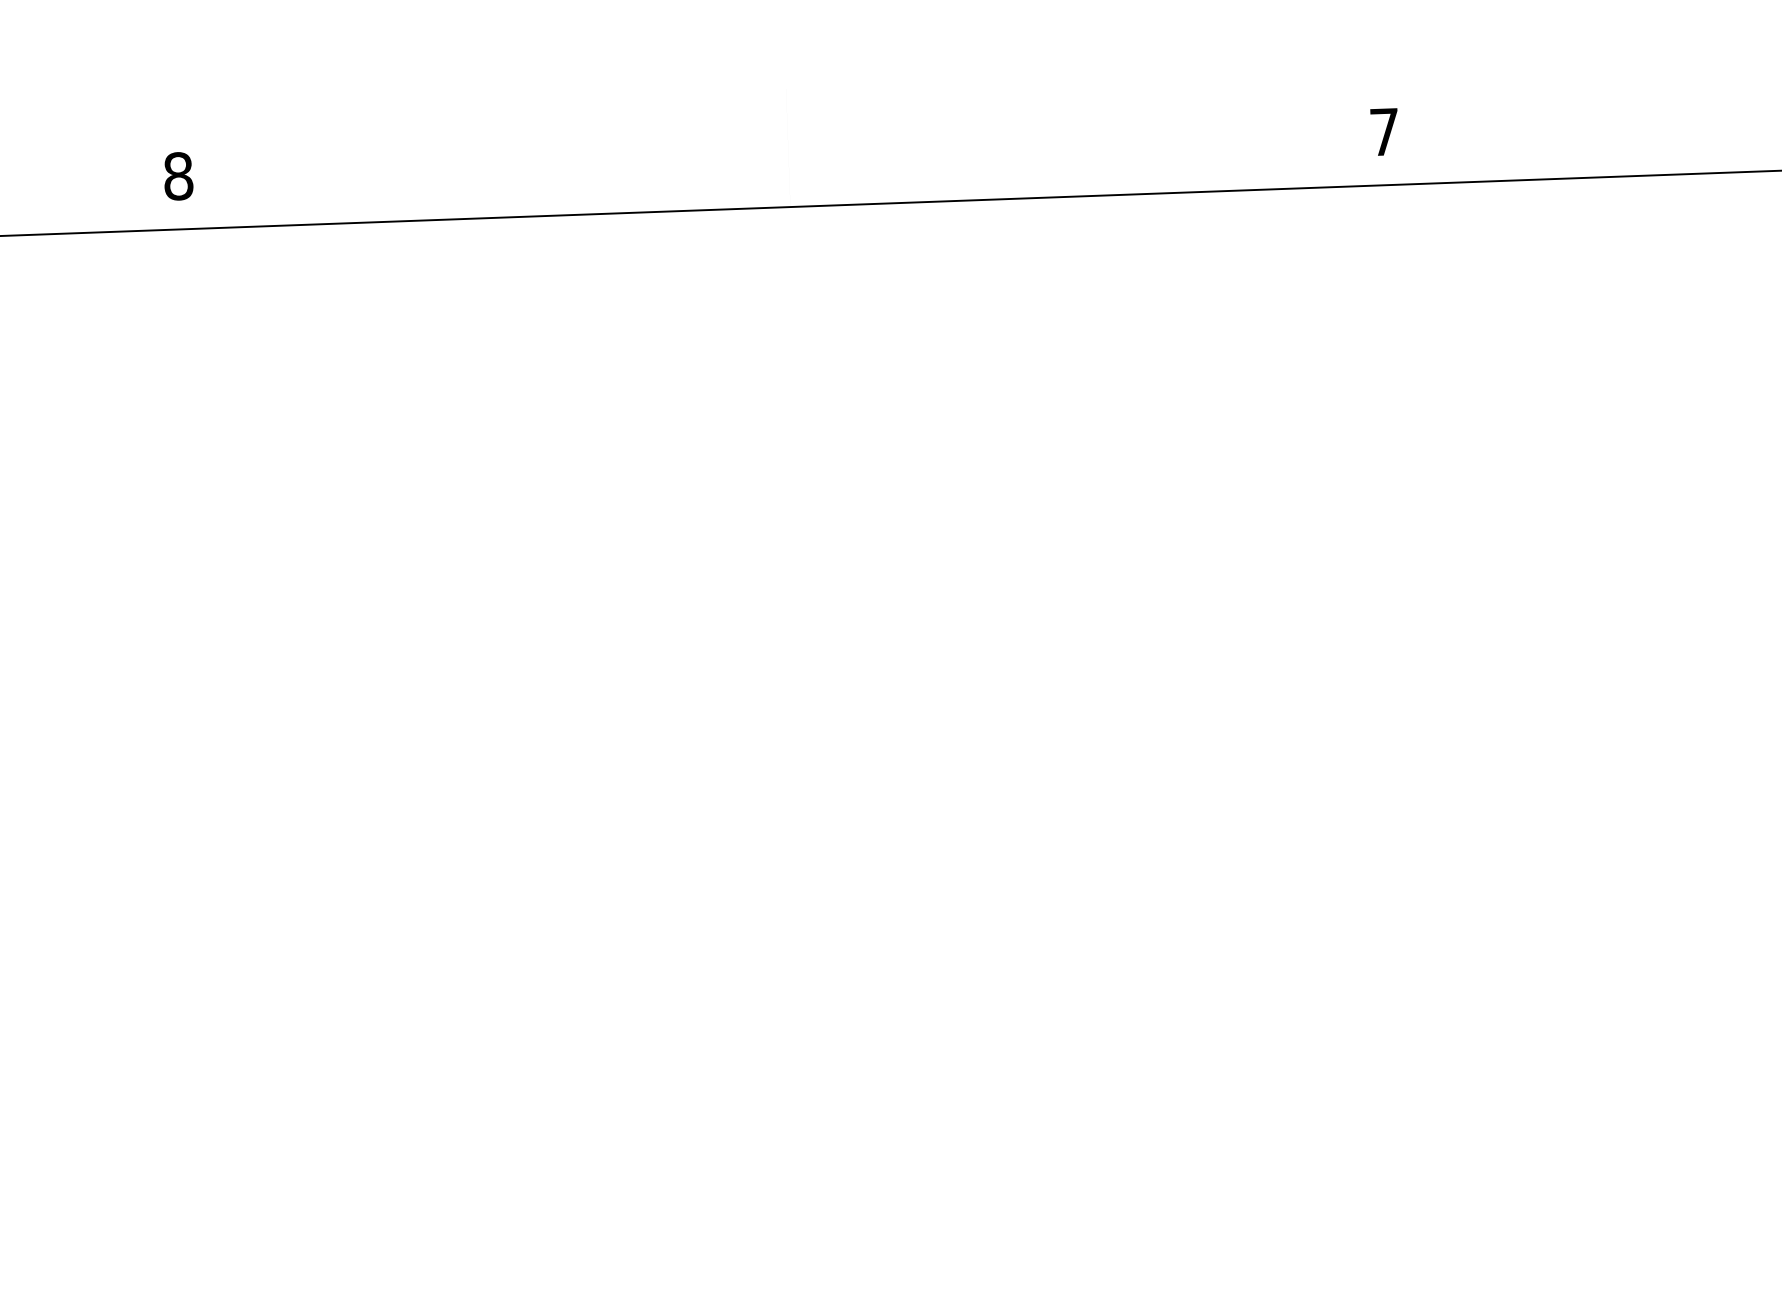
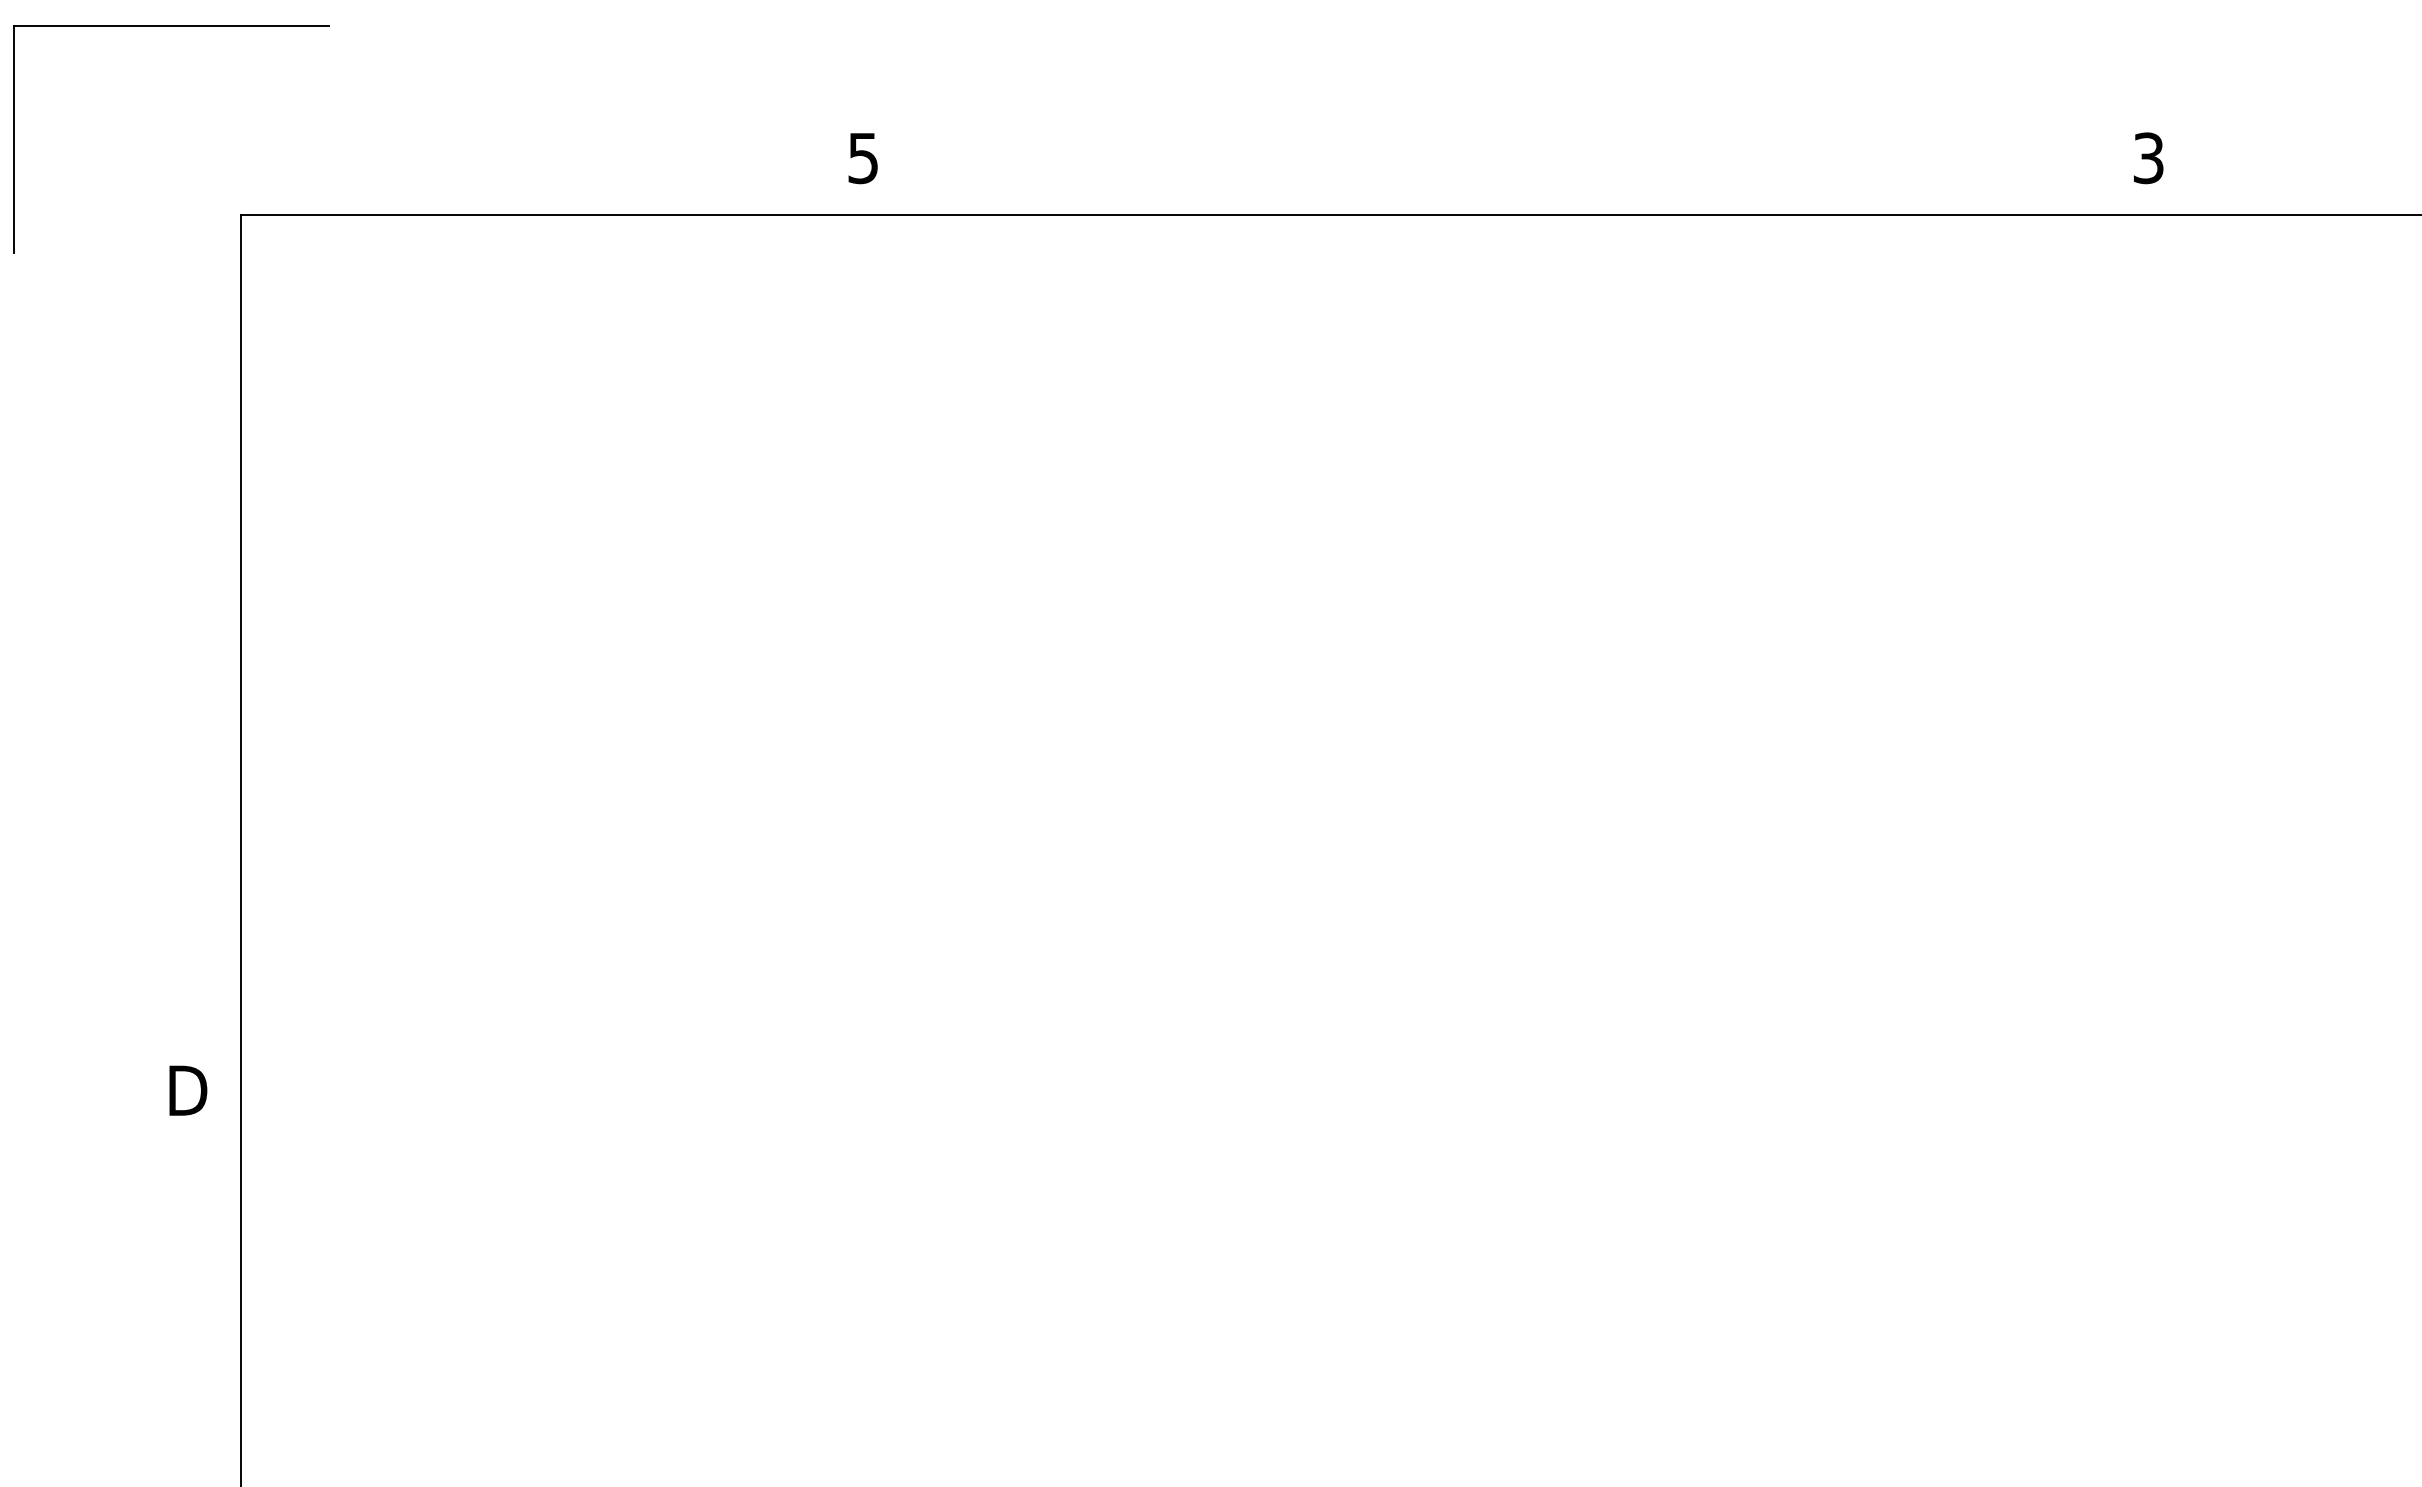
text: (1384, 132) -> (2148, 158), 7 -> 3
text: (178, 176) -> (863, 158), 8 -> 5

